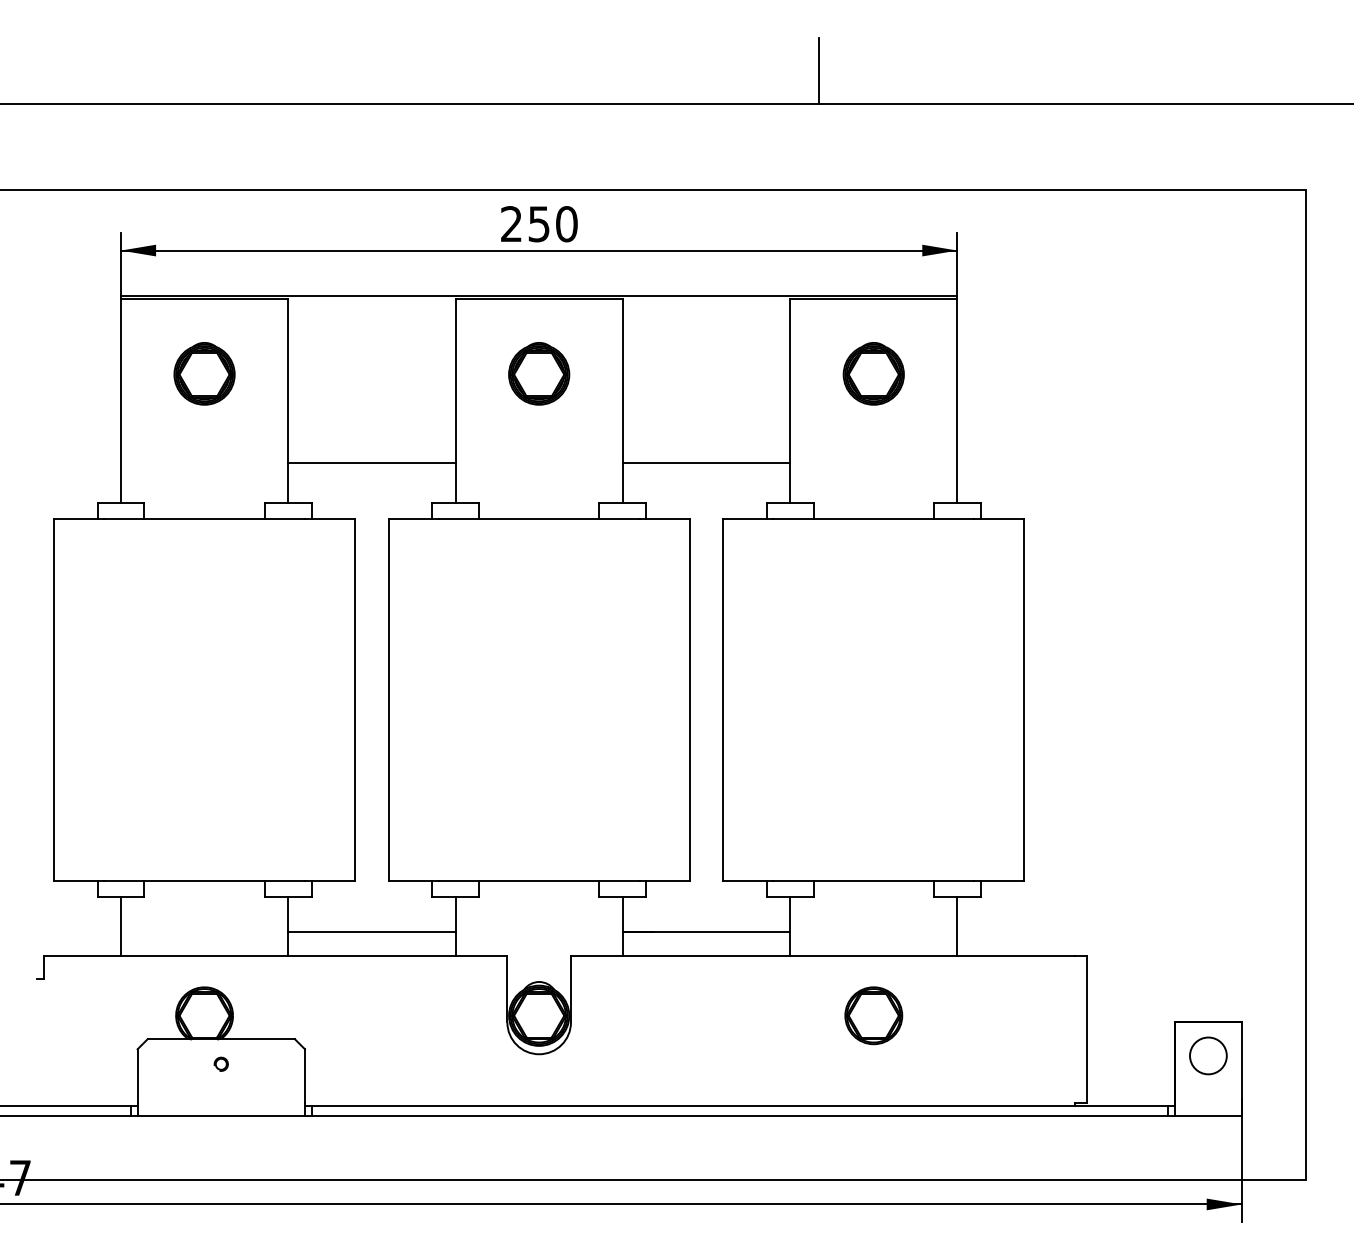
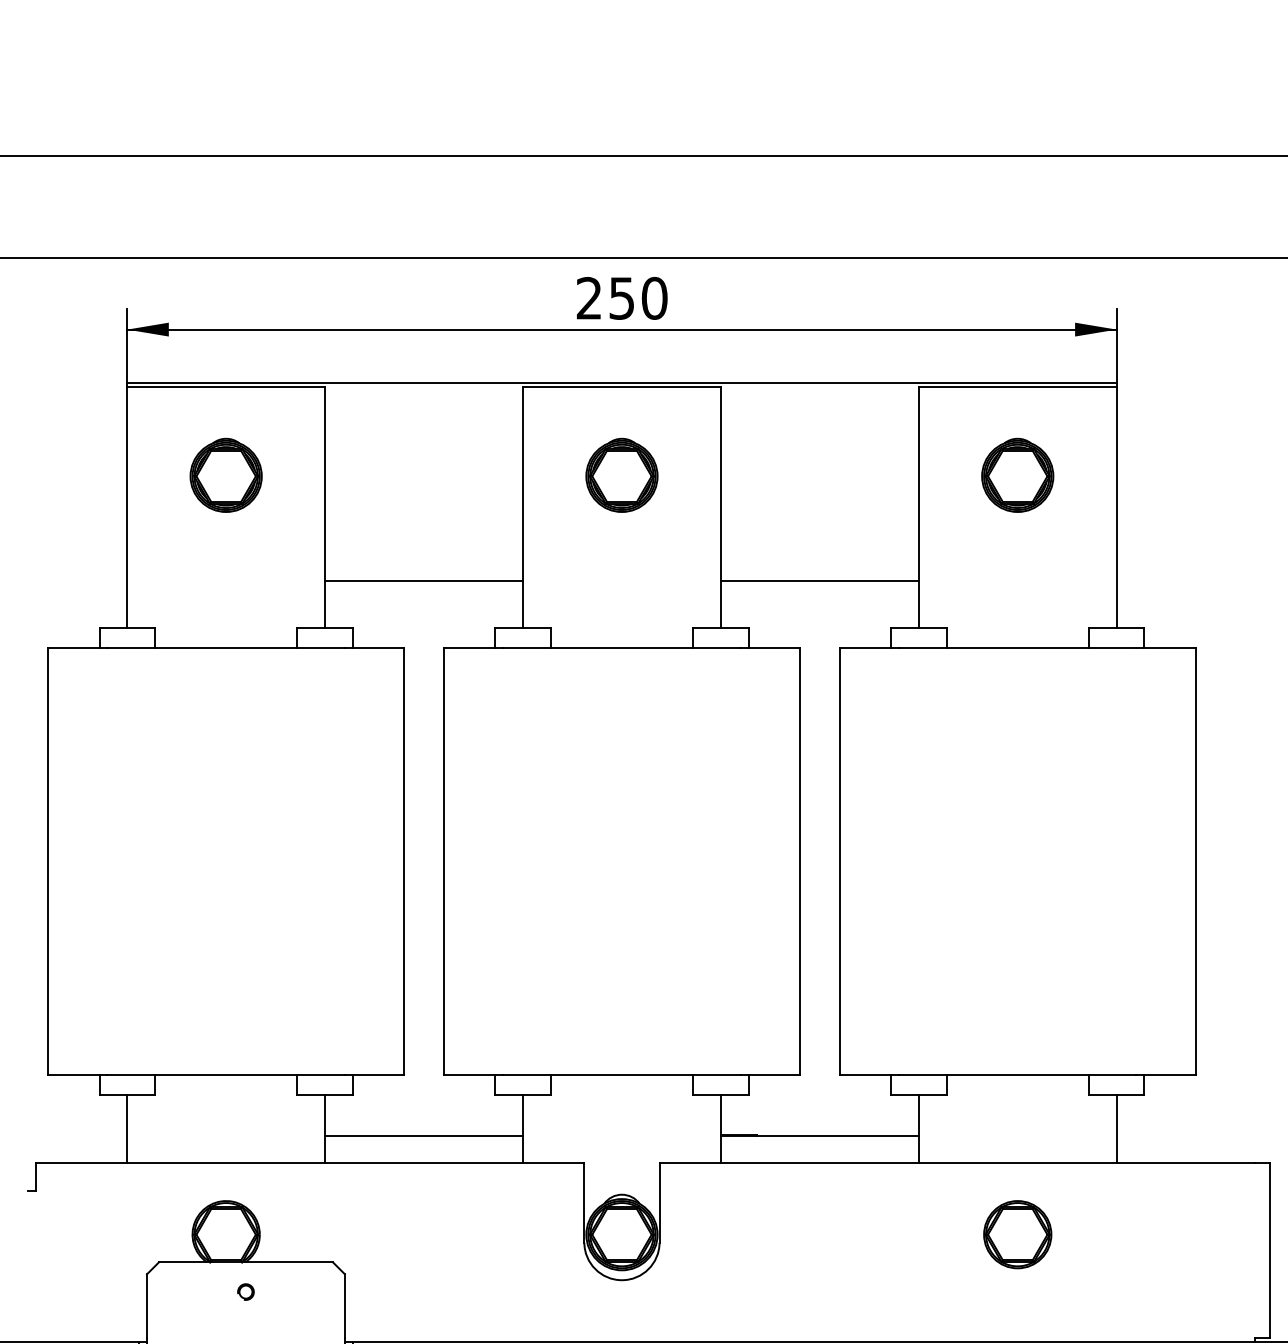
line: (818, 70) -> (952, 116), removed

